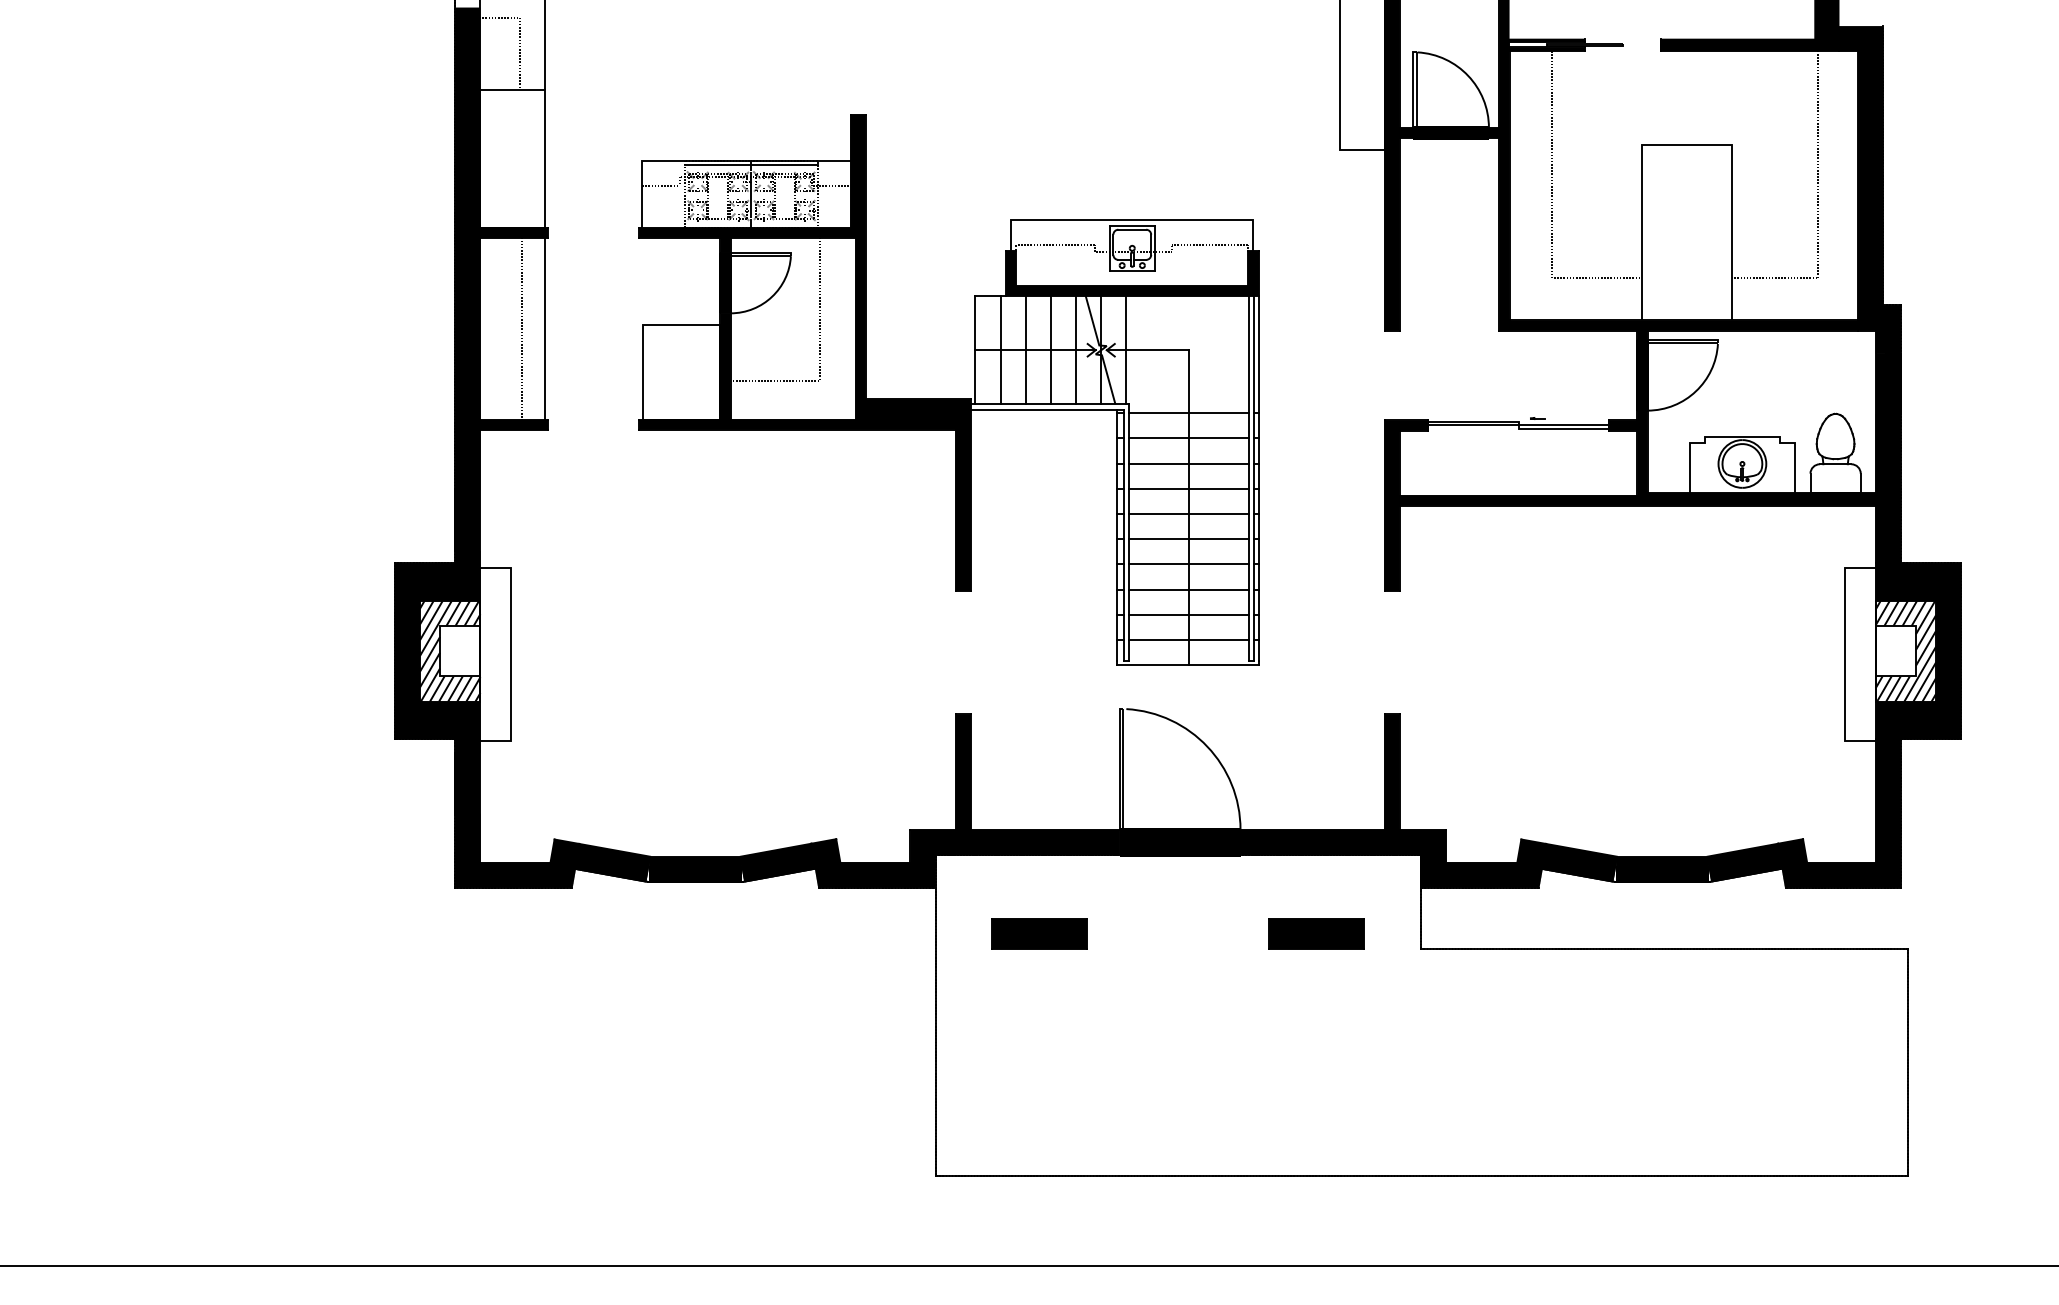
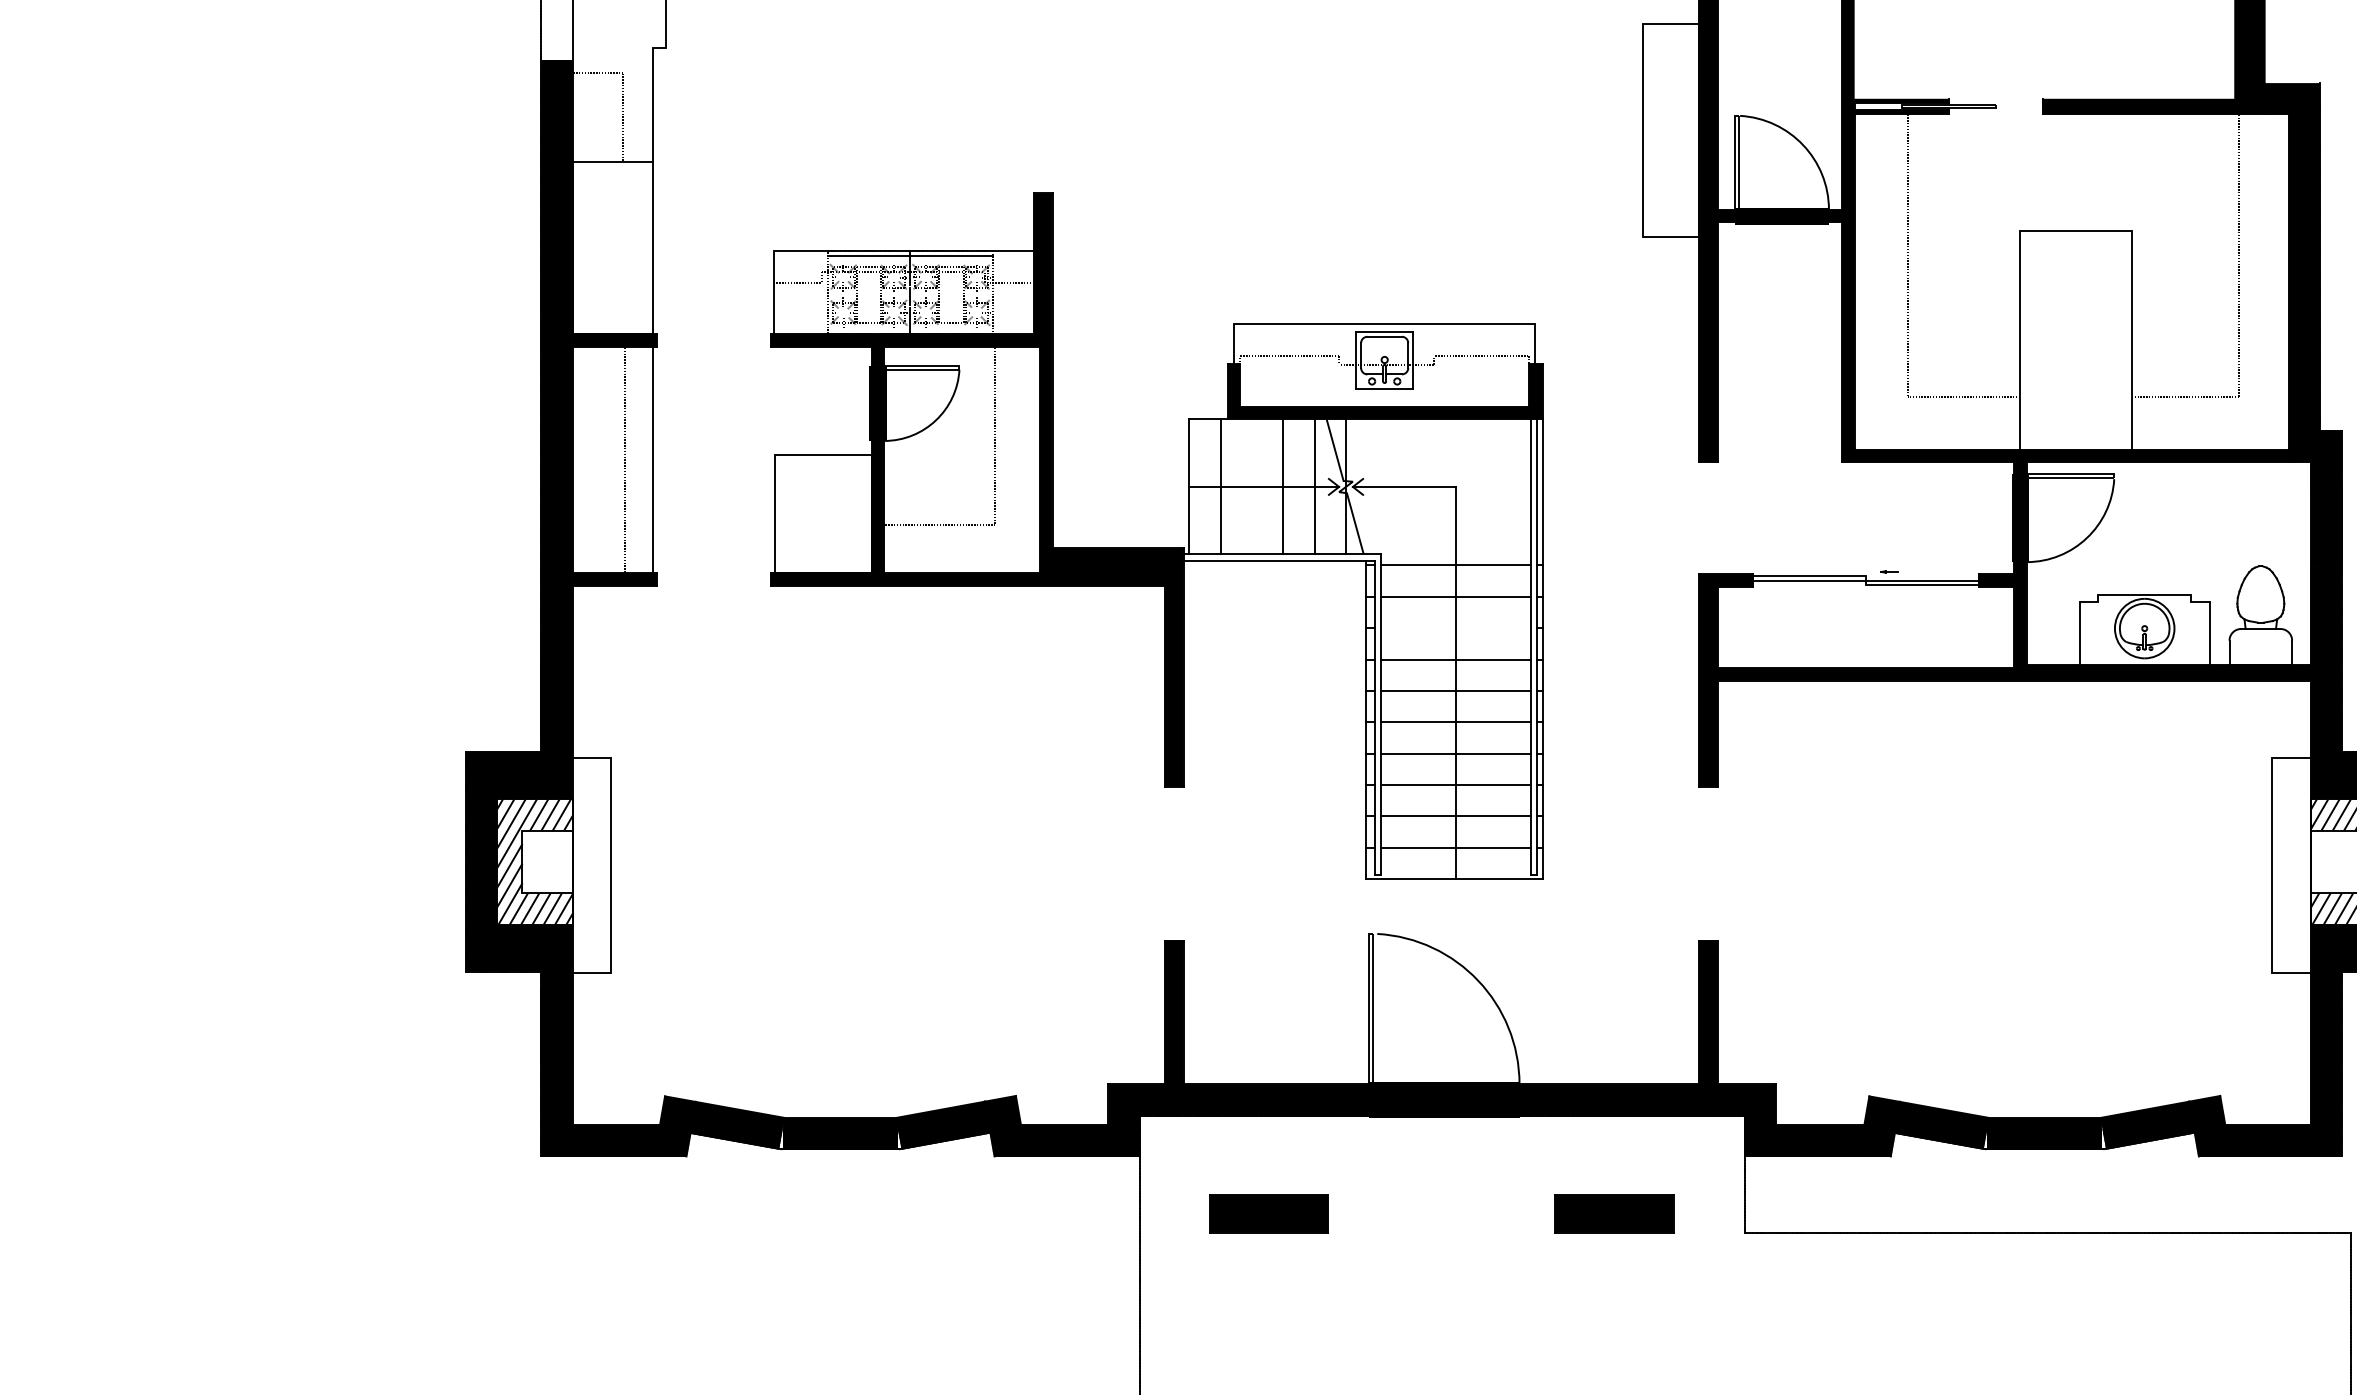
line: (1025, 350) -> (1251, 487), removed
line: (1126, 350) -> (1377, 487), removed
line: (1189, 463) -> (1455, 628), removed

